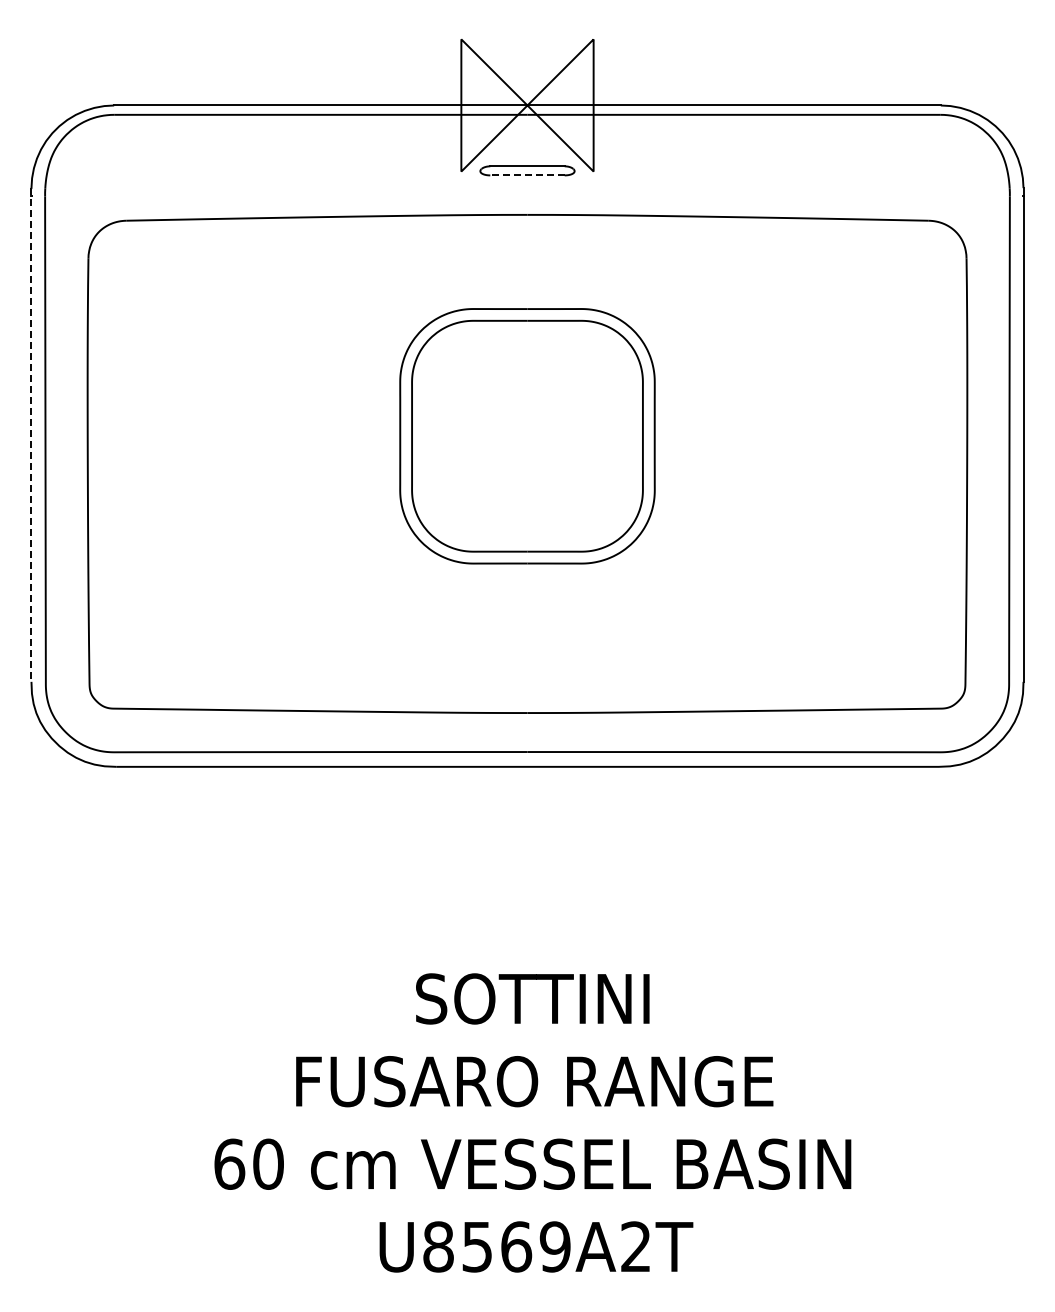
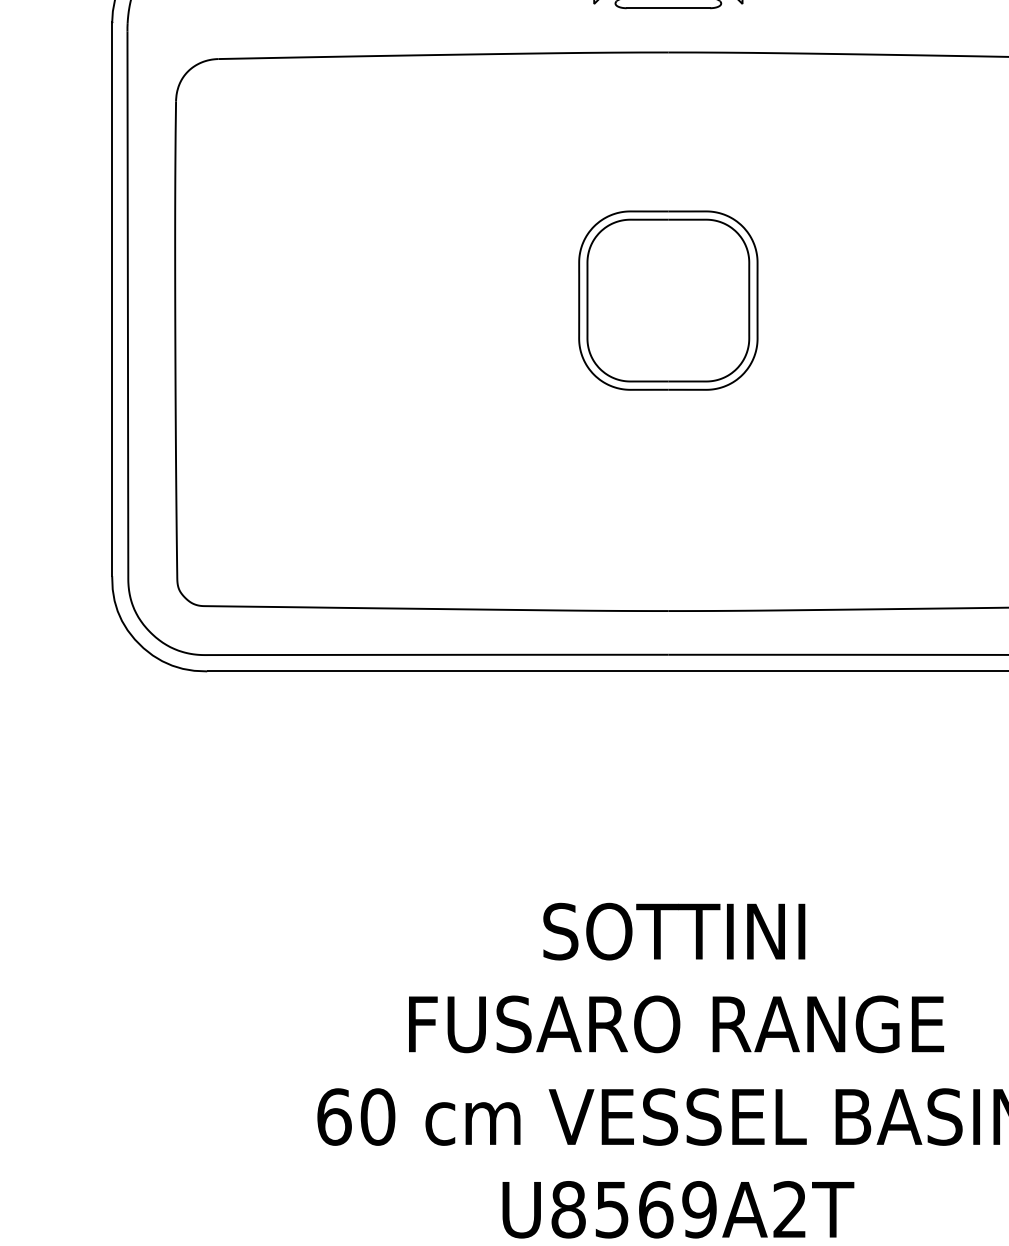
line: (527, 175) -> (668, 8), dashed -> solid
line: (31, 435) -> (112, 299), dashed -> solid
part: (527, 435) -> (668, 299), size x0.62

